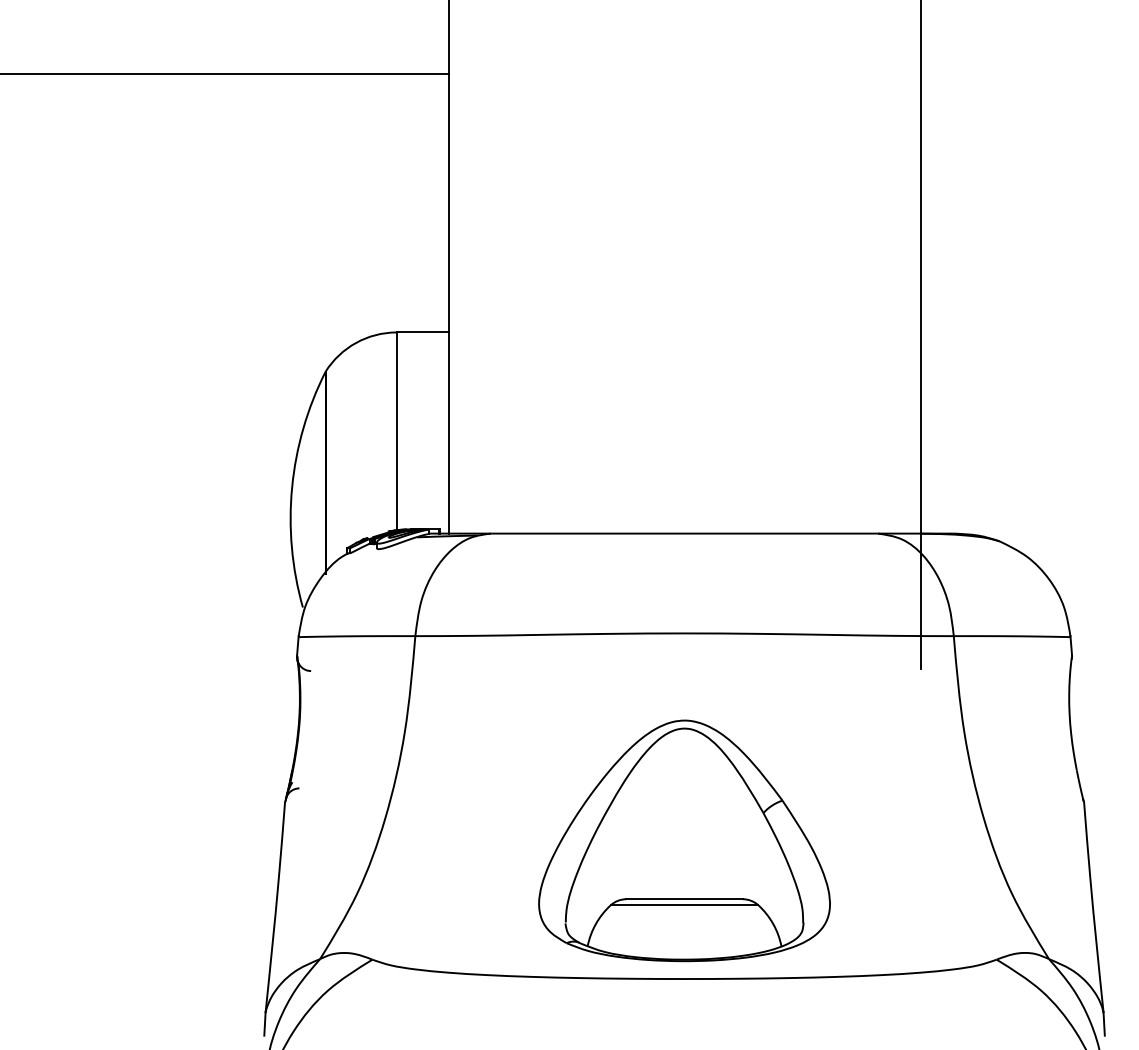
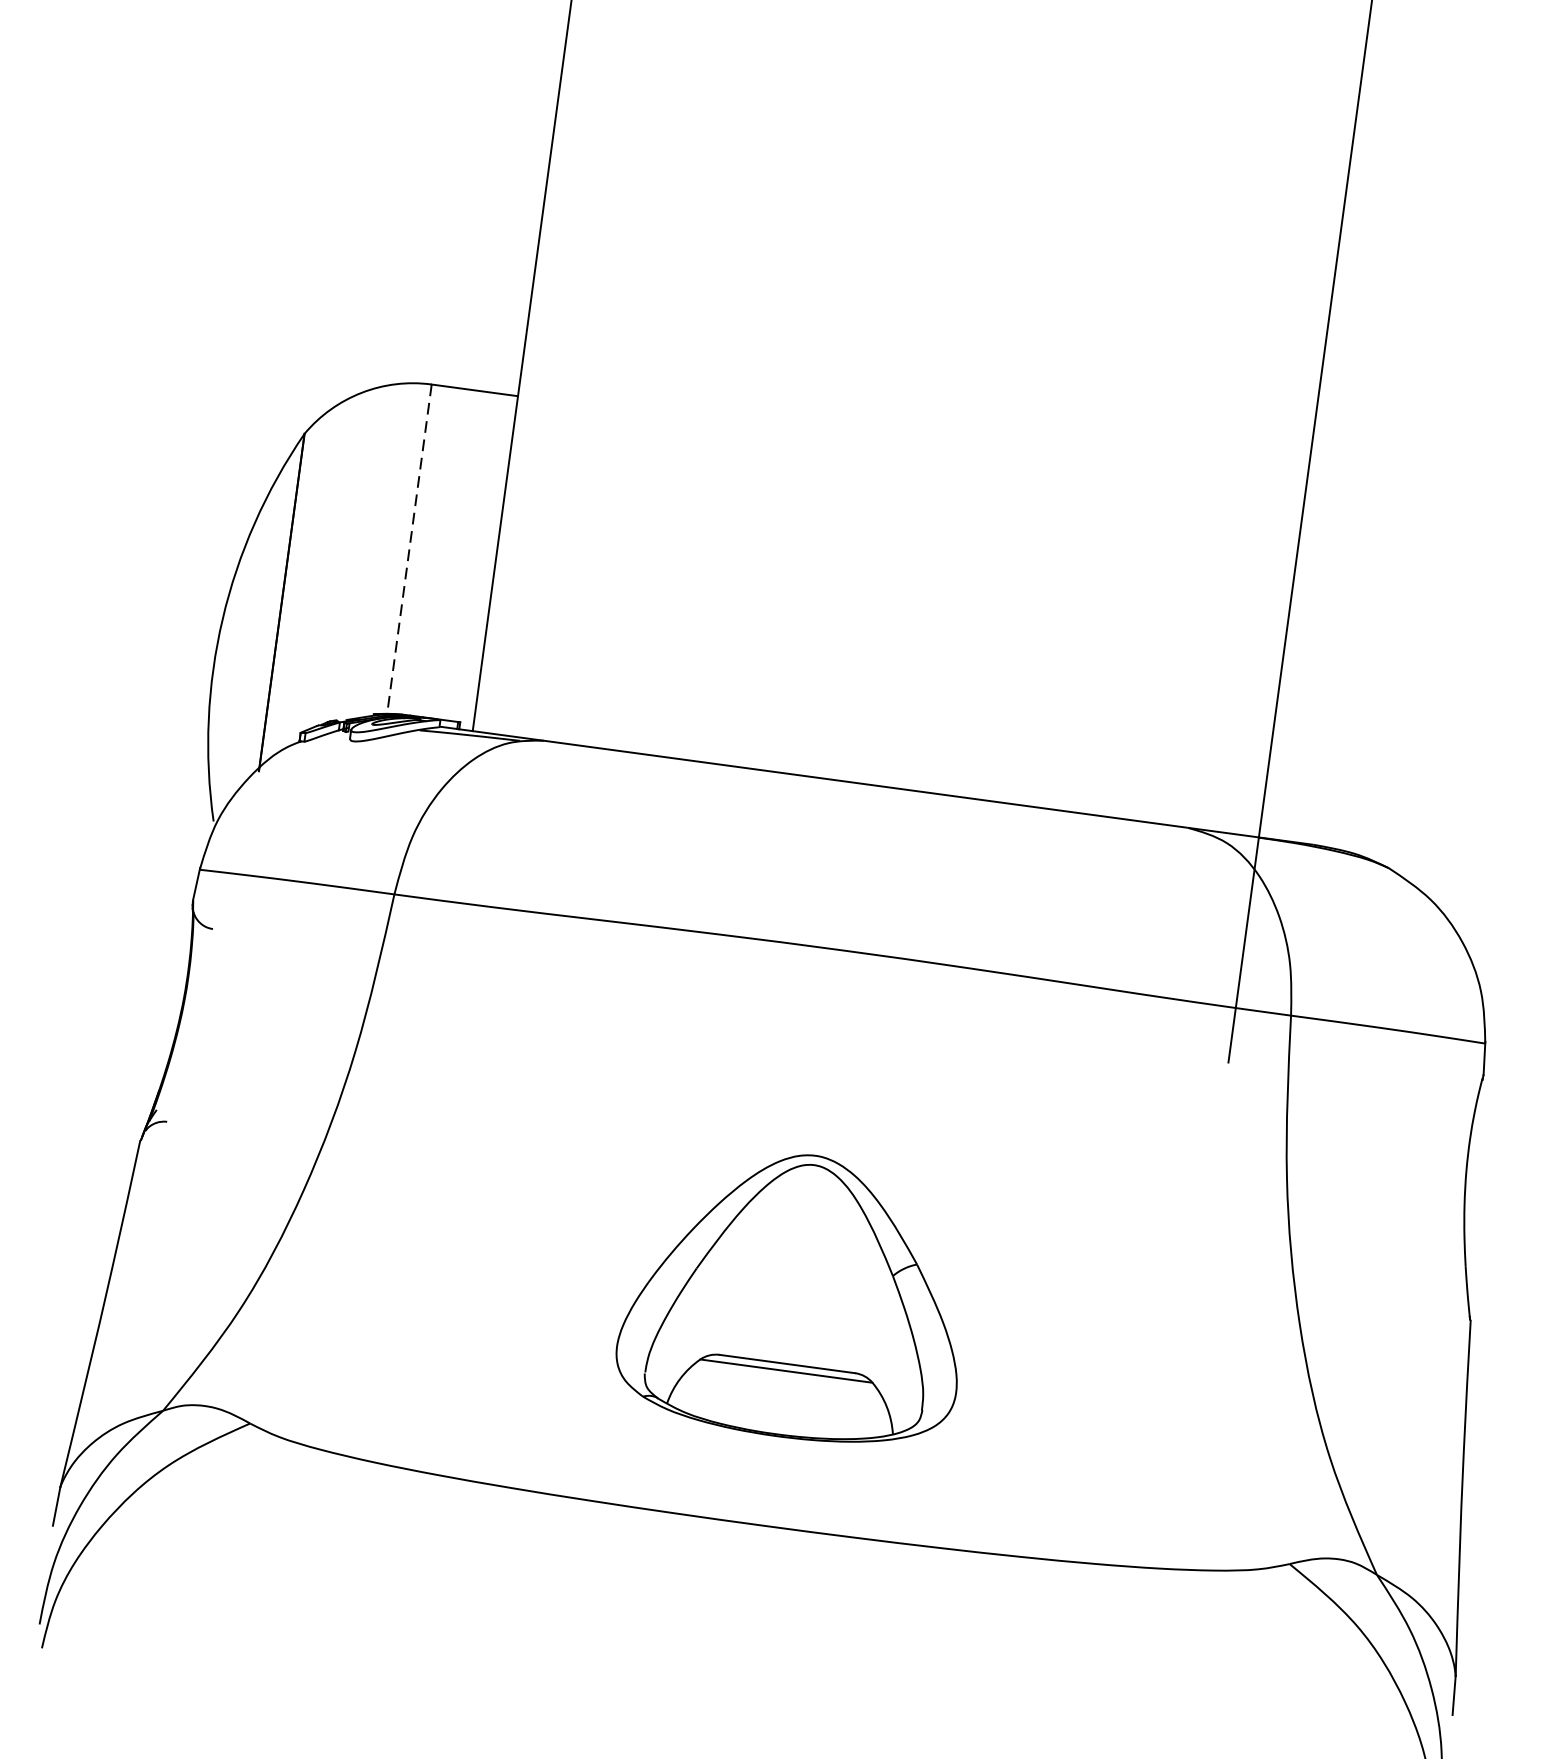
line: (396, 432) -> (408, 551), solid -> dashed
part: (684, 840) -> (796, 1295), size x0.7

